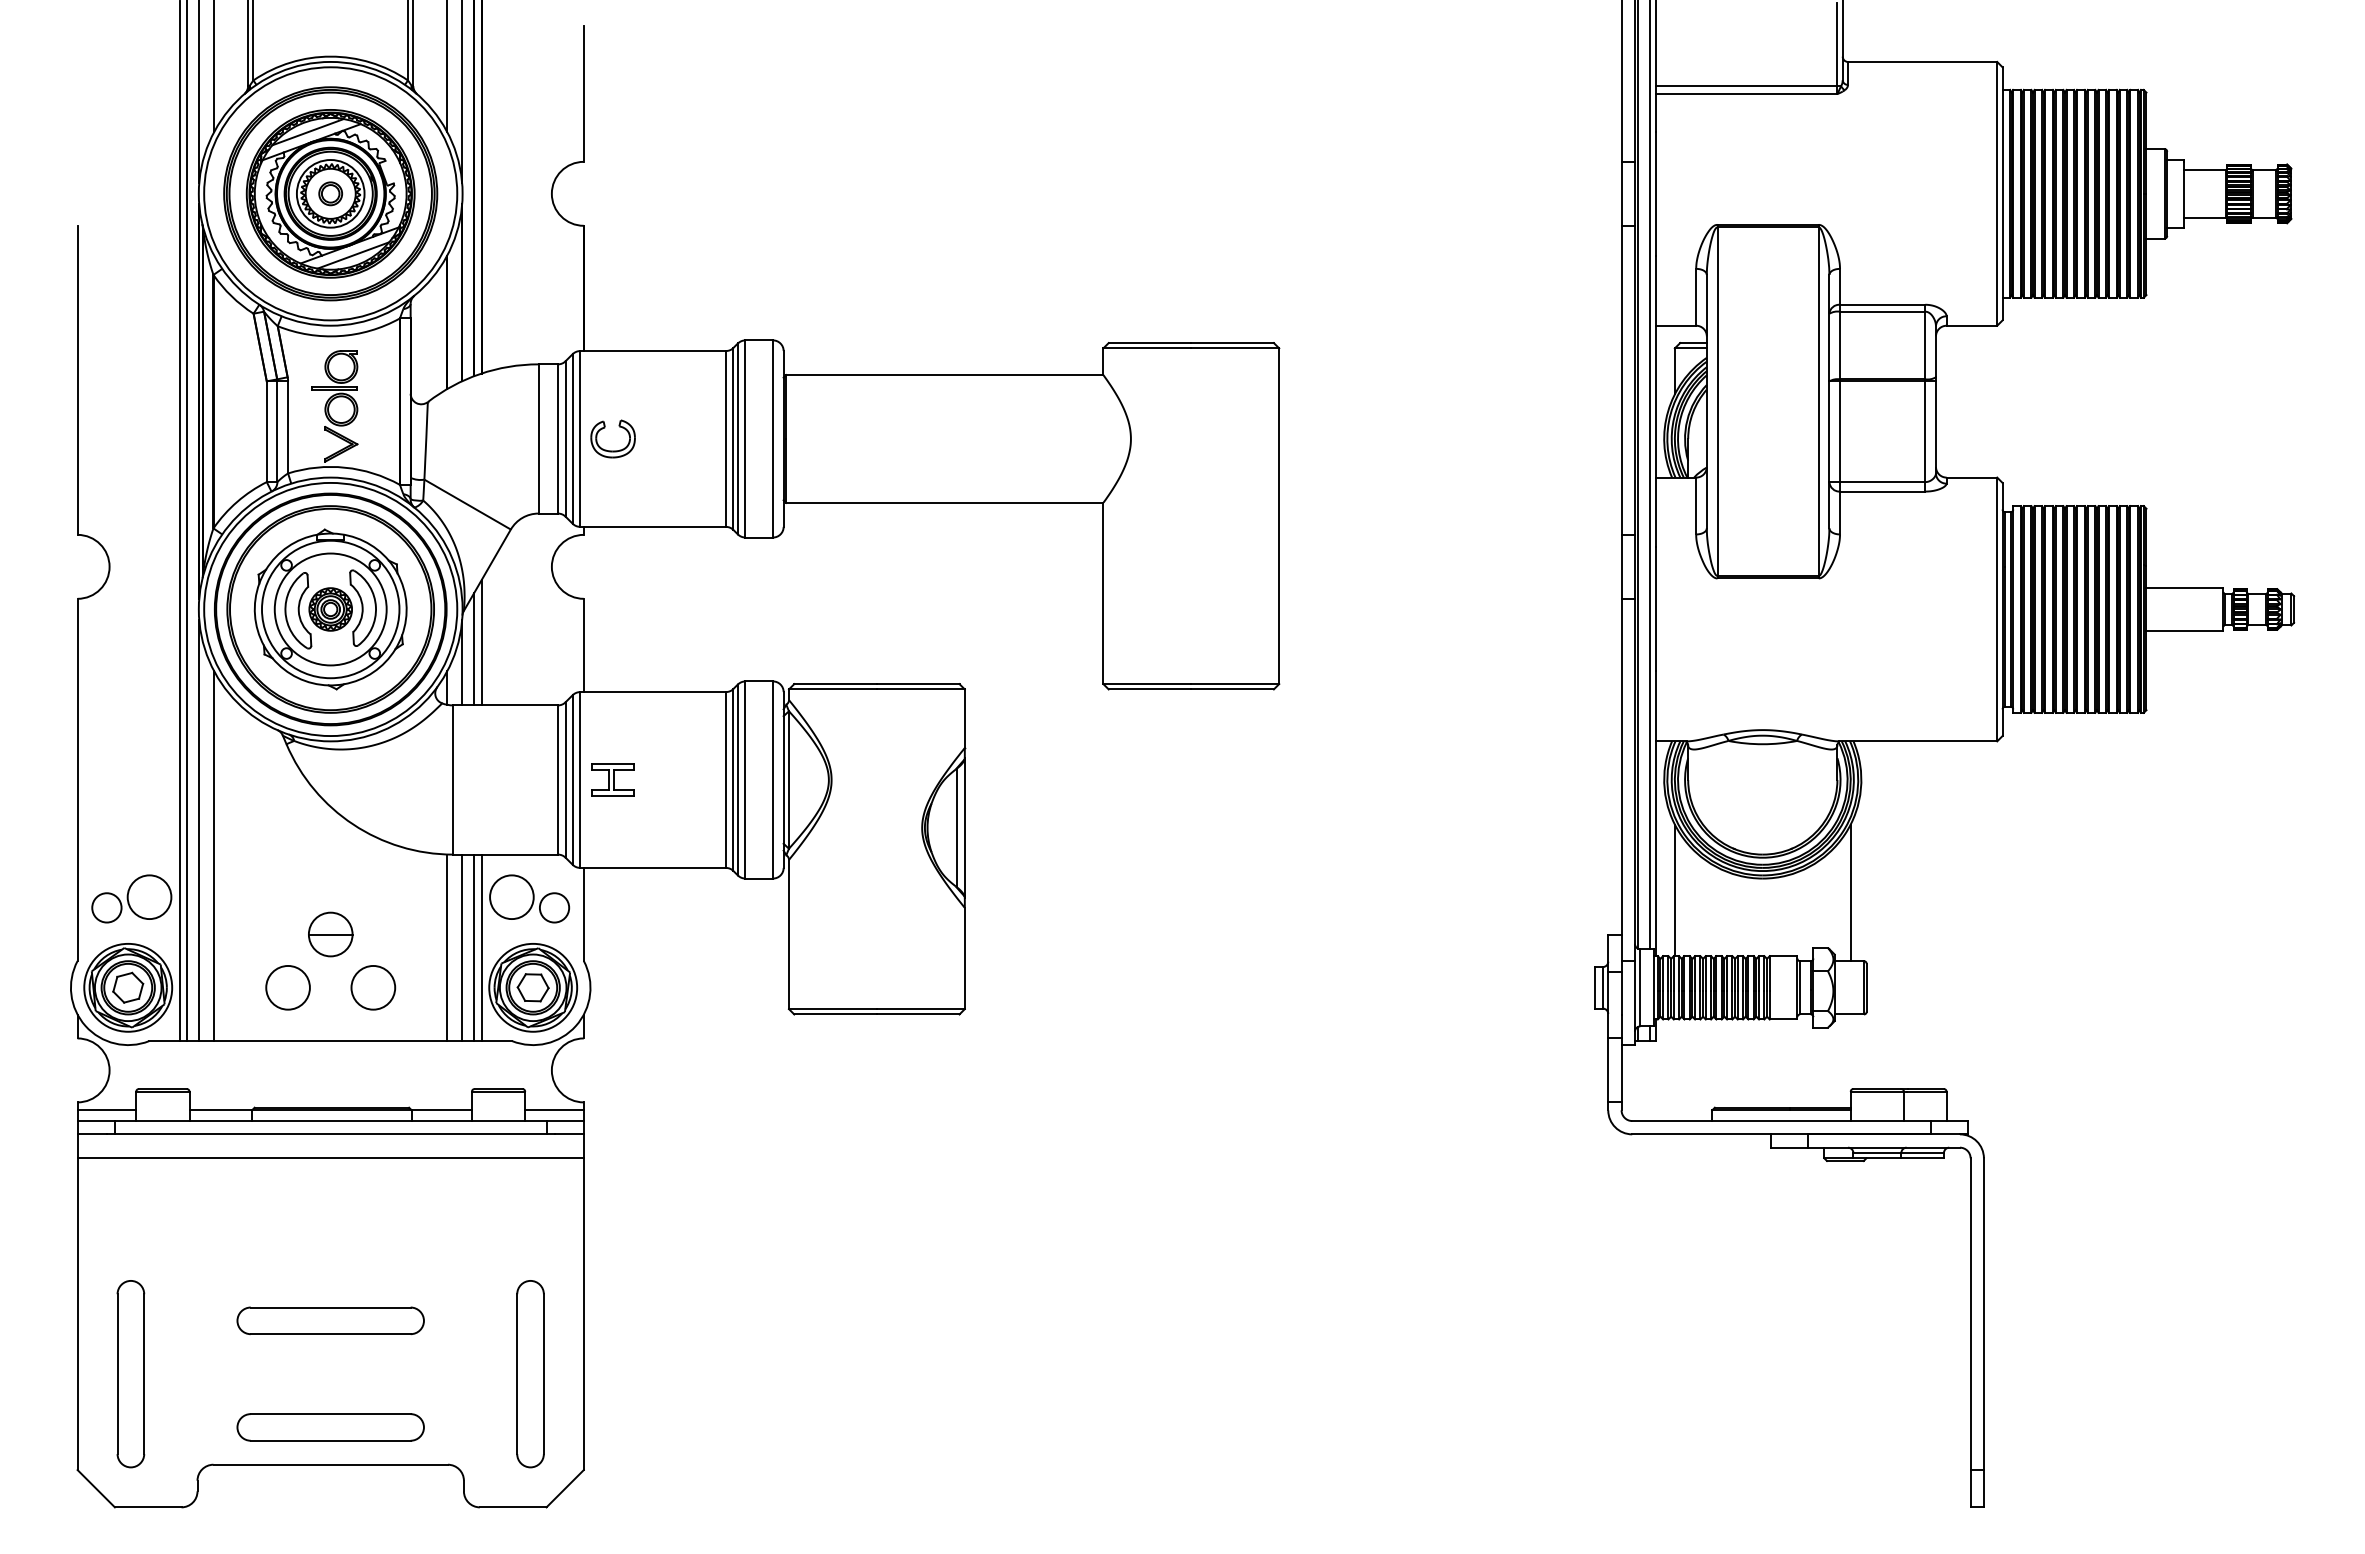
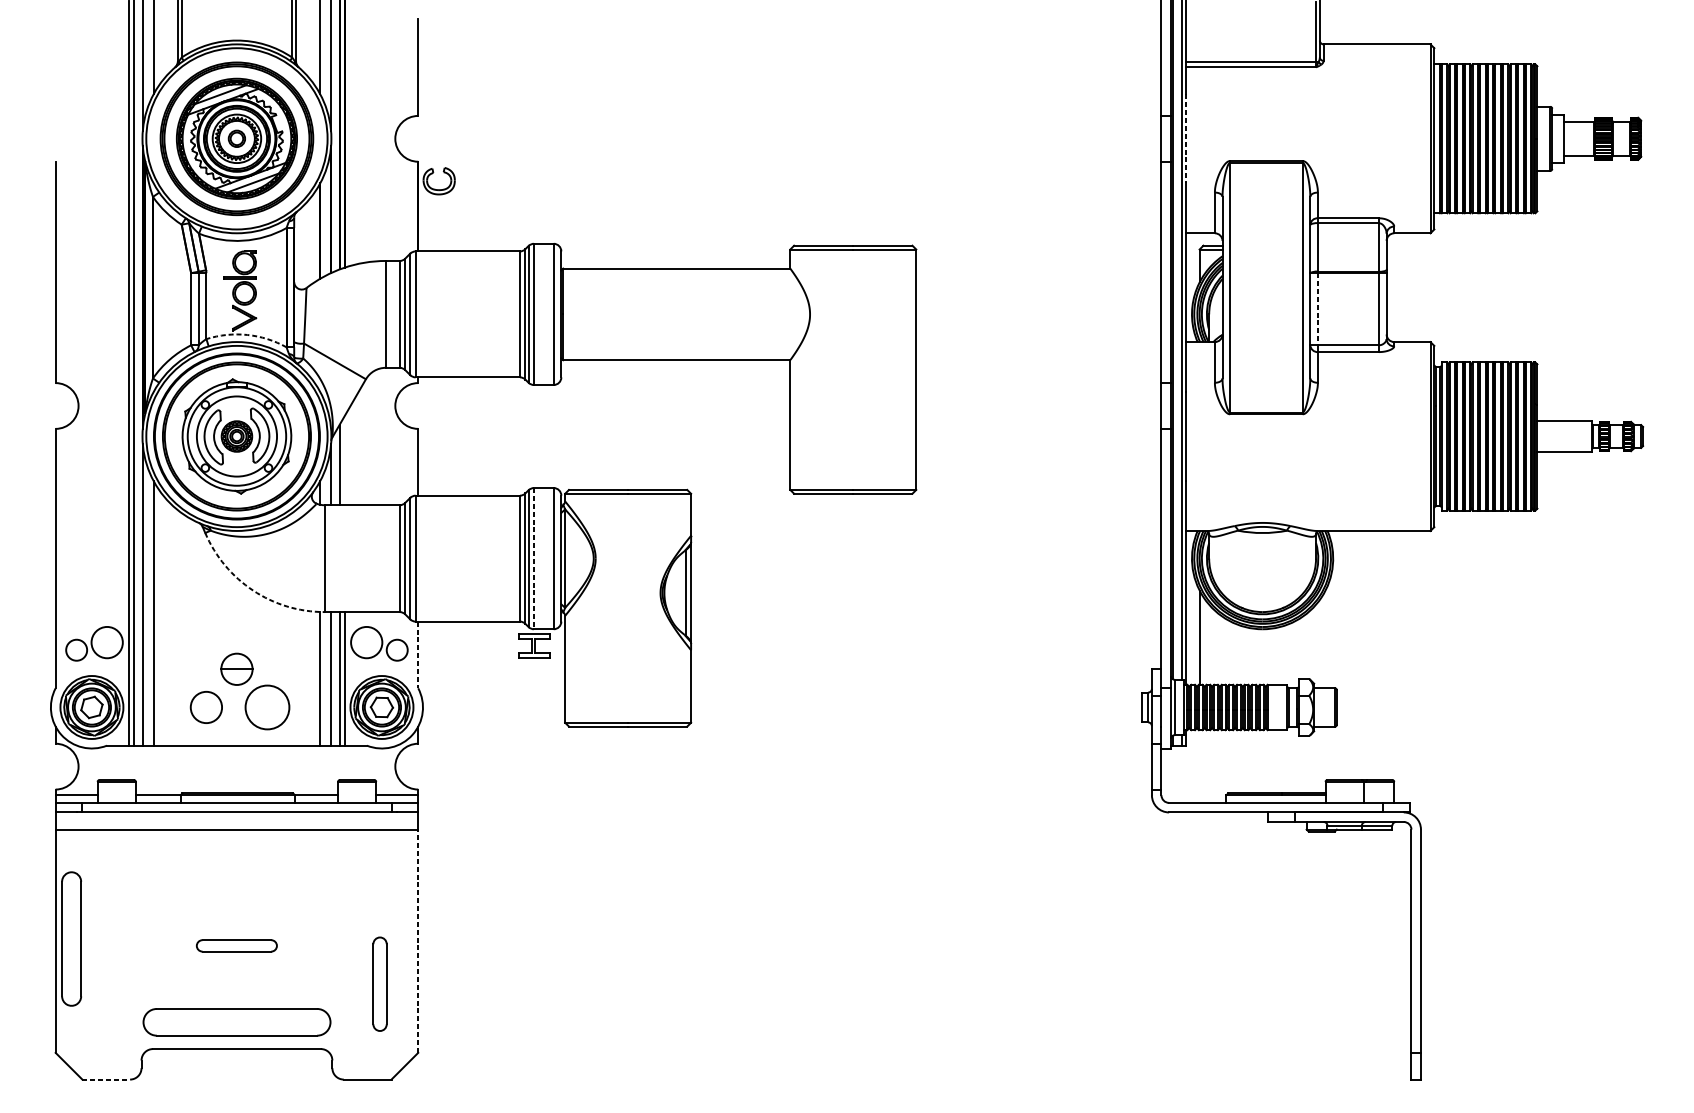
line: (1656, 193) -> (1186, 138), solid -> dashed
line: (1840, 432) -> (1318, 309), solid -> dashed
part: (612, 450) -> (438, 189), moved
arc: (345, 467) -> (247, 334), solid -> dashed
line: (481, 642) -> (344, 460), removed
part: (612, 779) -> (534, 645), moved
line: (745, 780) -> (534, 559), solid -> dashed
arc: (353, 824) -> (253, 590), solid -> dashed
line: (1850, 892) -> (1325, 639), removed
line: (583, 914) -> (417, 654), solid -> dashed
circle: (373, 987) -> (267, 707), size x1.4
line: (583, 1314) -> (417, 941), solid -> dashed
part: (330, 1320) -> (236, 945), size x0.6
part: (130, 1374) -> (71, 939), moved
part: (530, 1374) -> (380, 984), size x0.7
part: (330, 1427) -> (236, 1022), size x1.4
line: (148, 1507) -> (106, 1079), solid -> dashed

